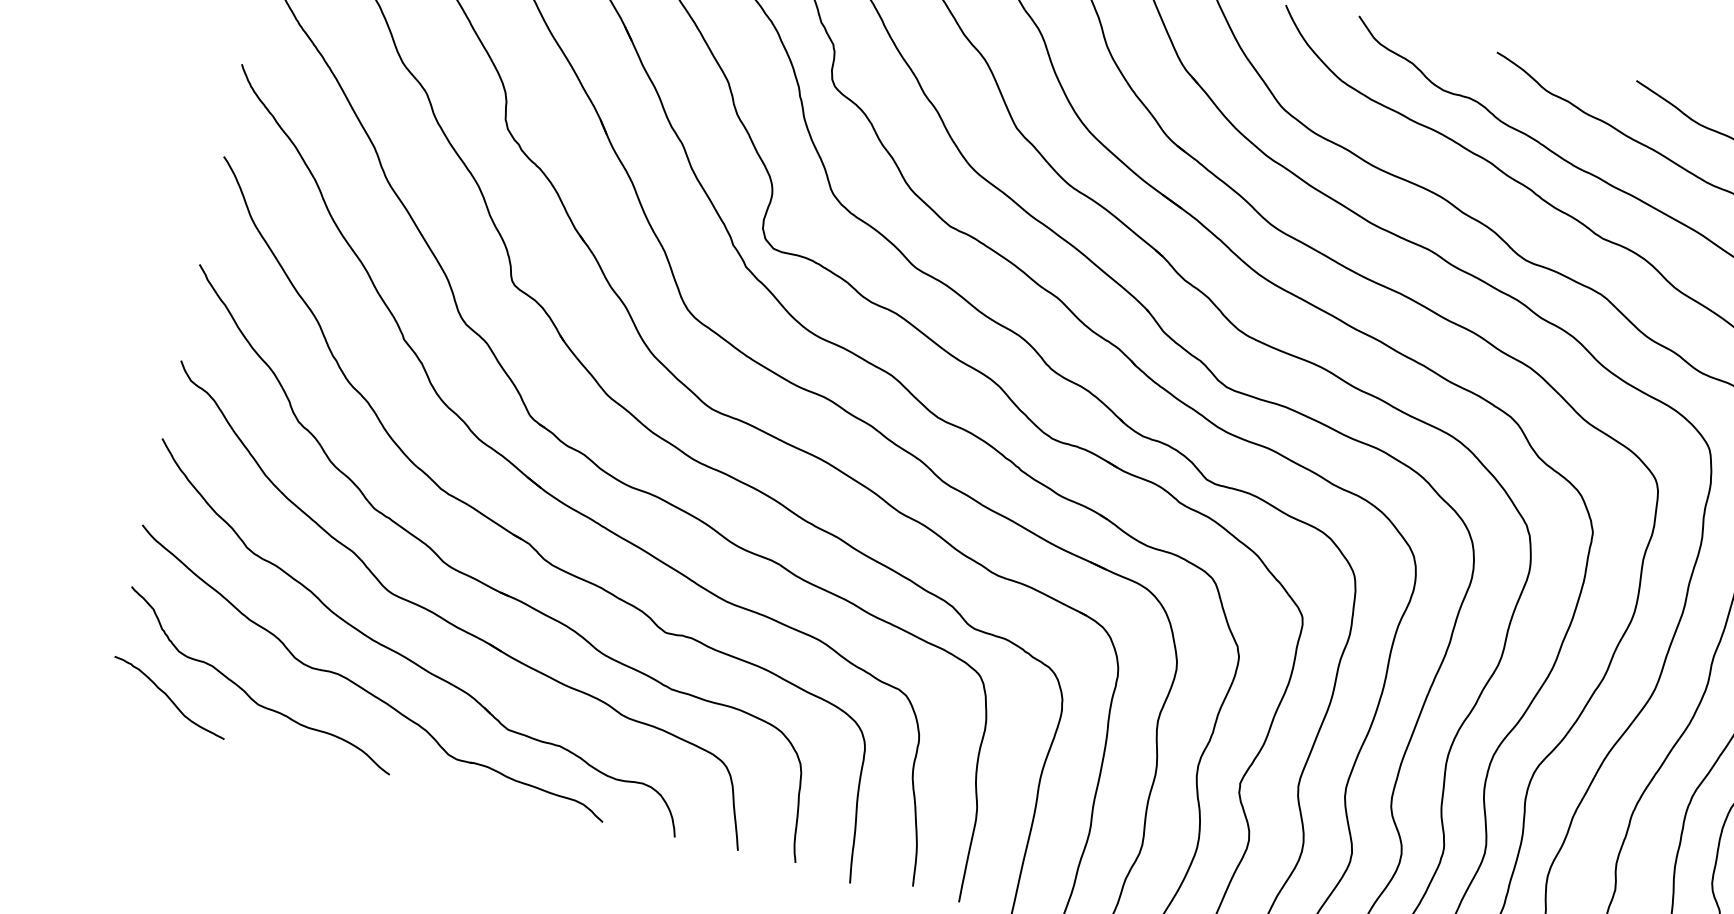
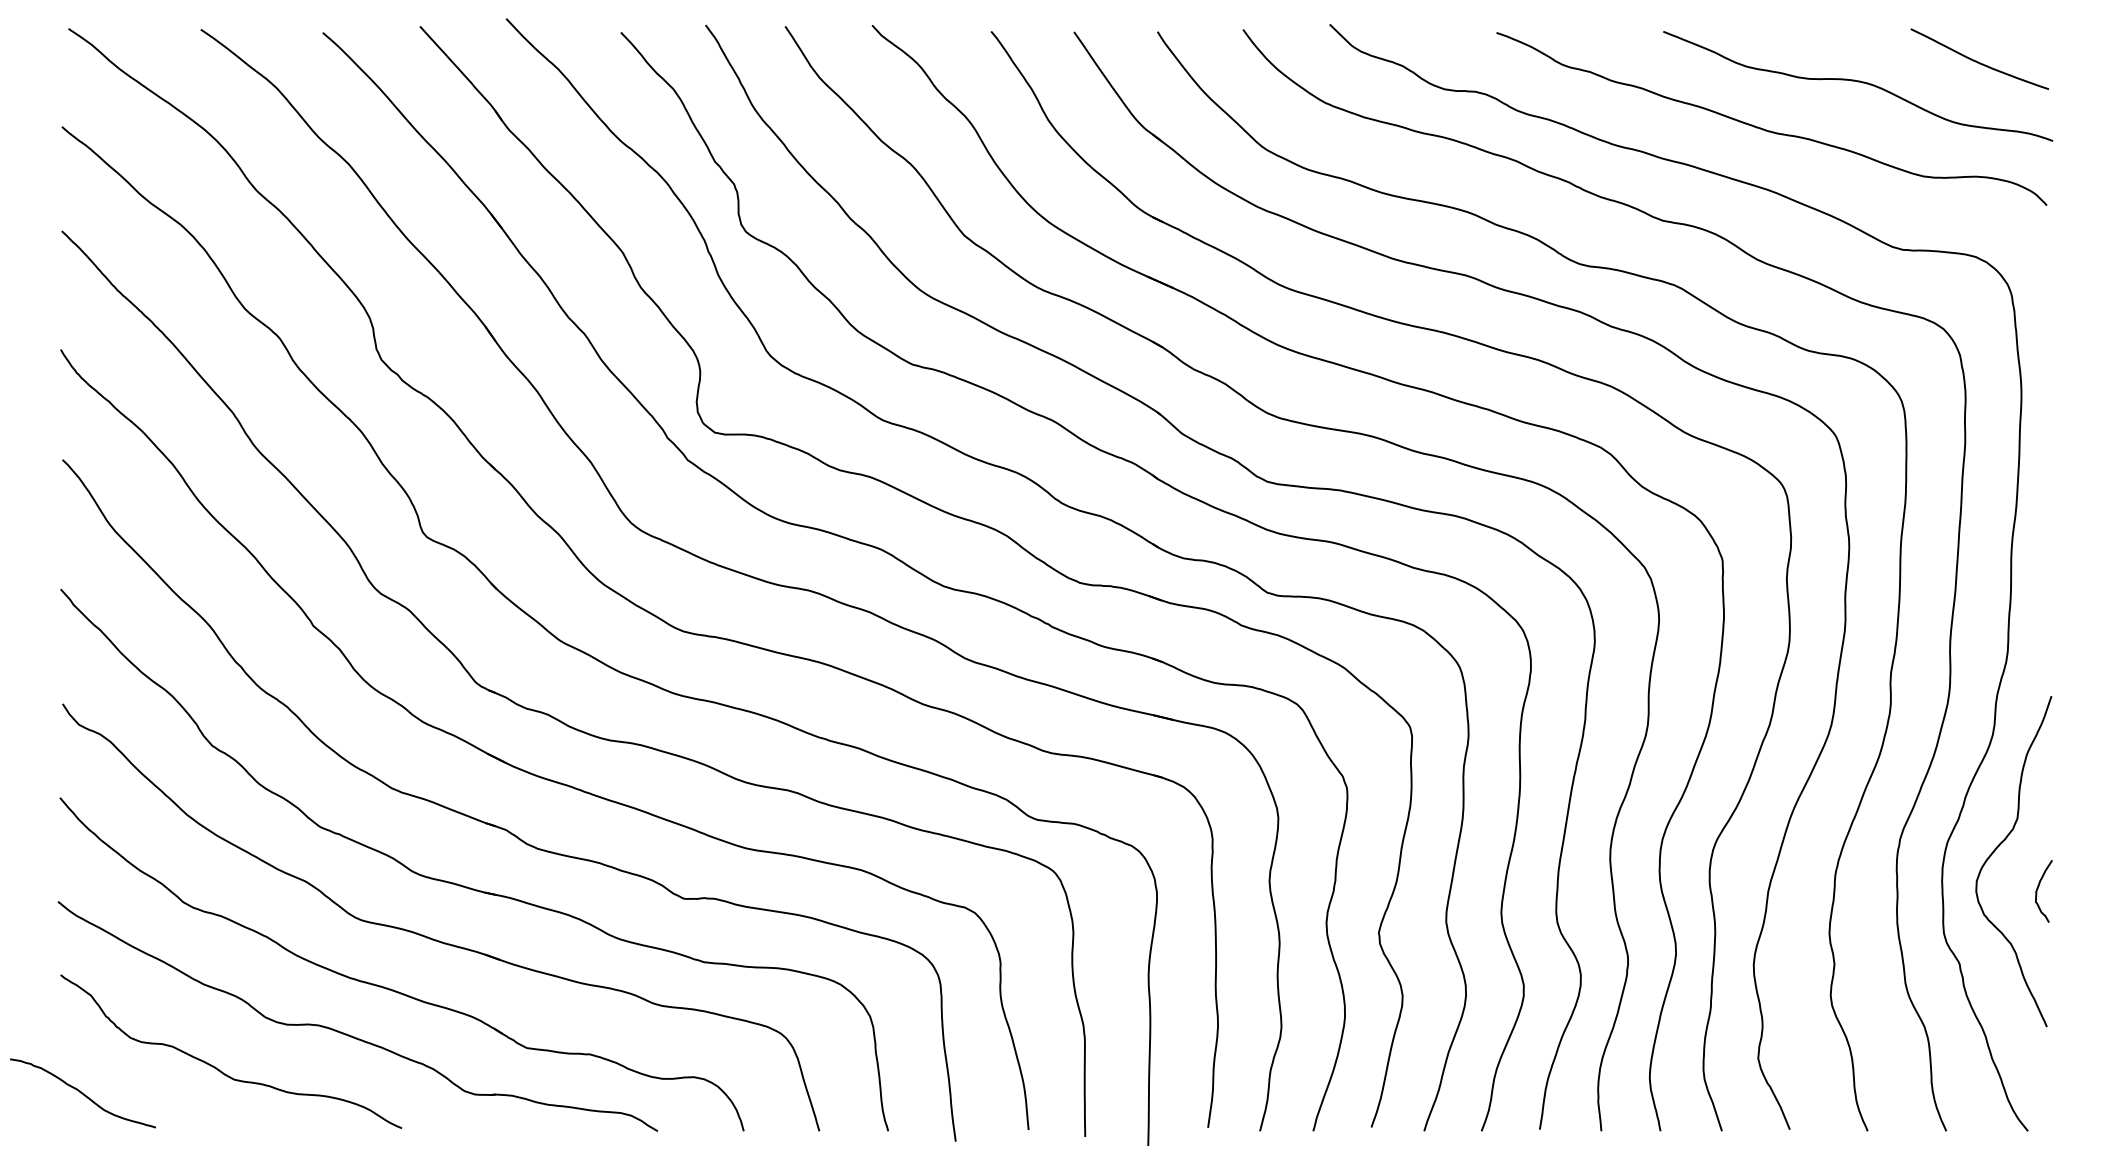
curve: (169, 697) -> (82, 1093), moved

